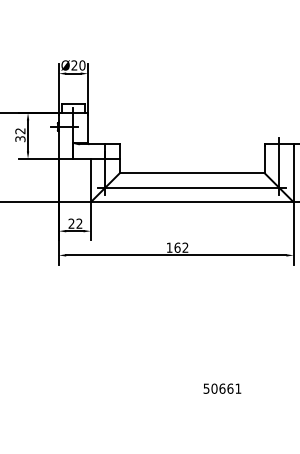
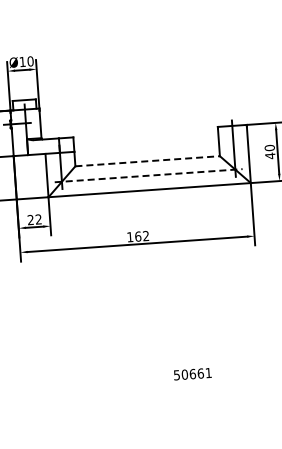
text: (74, 65) -> (22, 61), Ø20 -> Ø10
line: (192, 173) -> (147, 161), solid -> dashed
line: (192, 187) -> (148, 175), solid -> dashed

